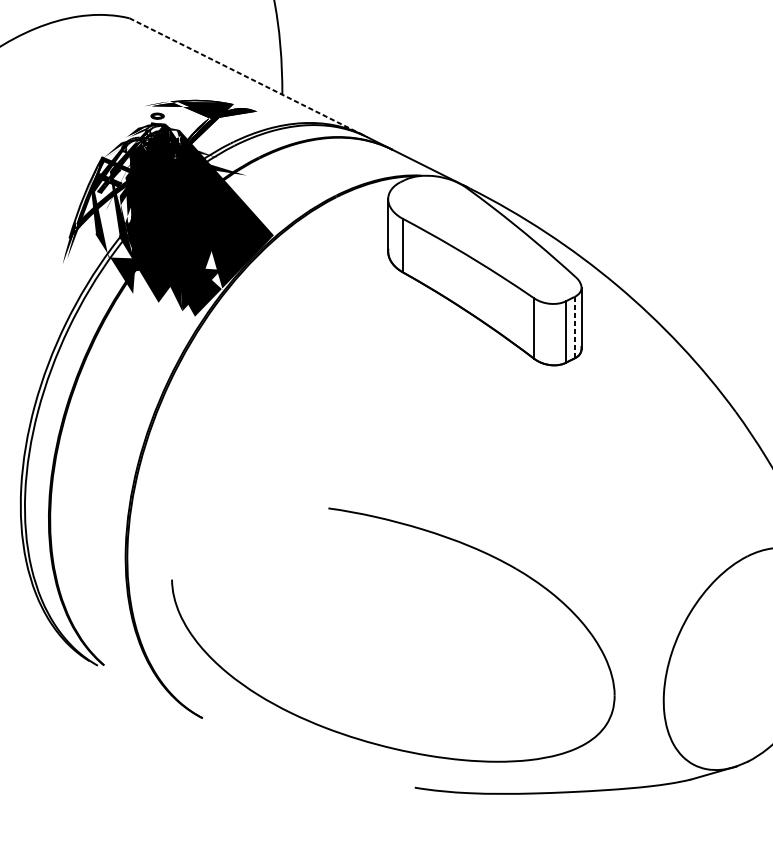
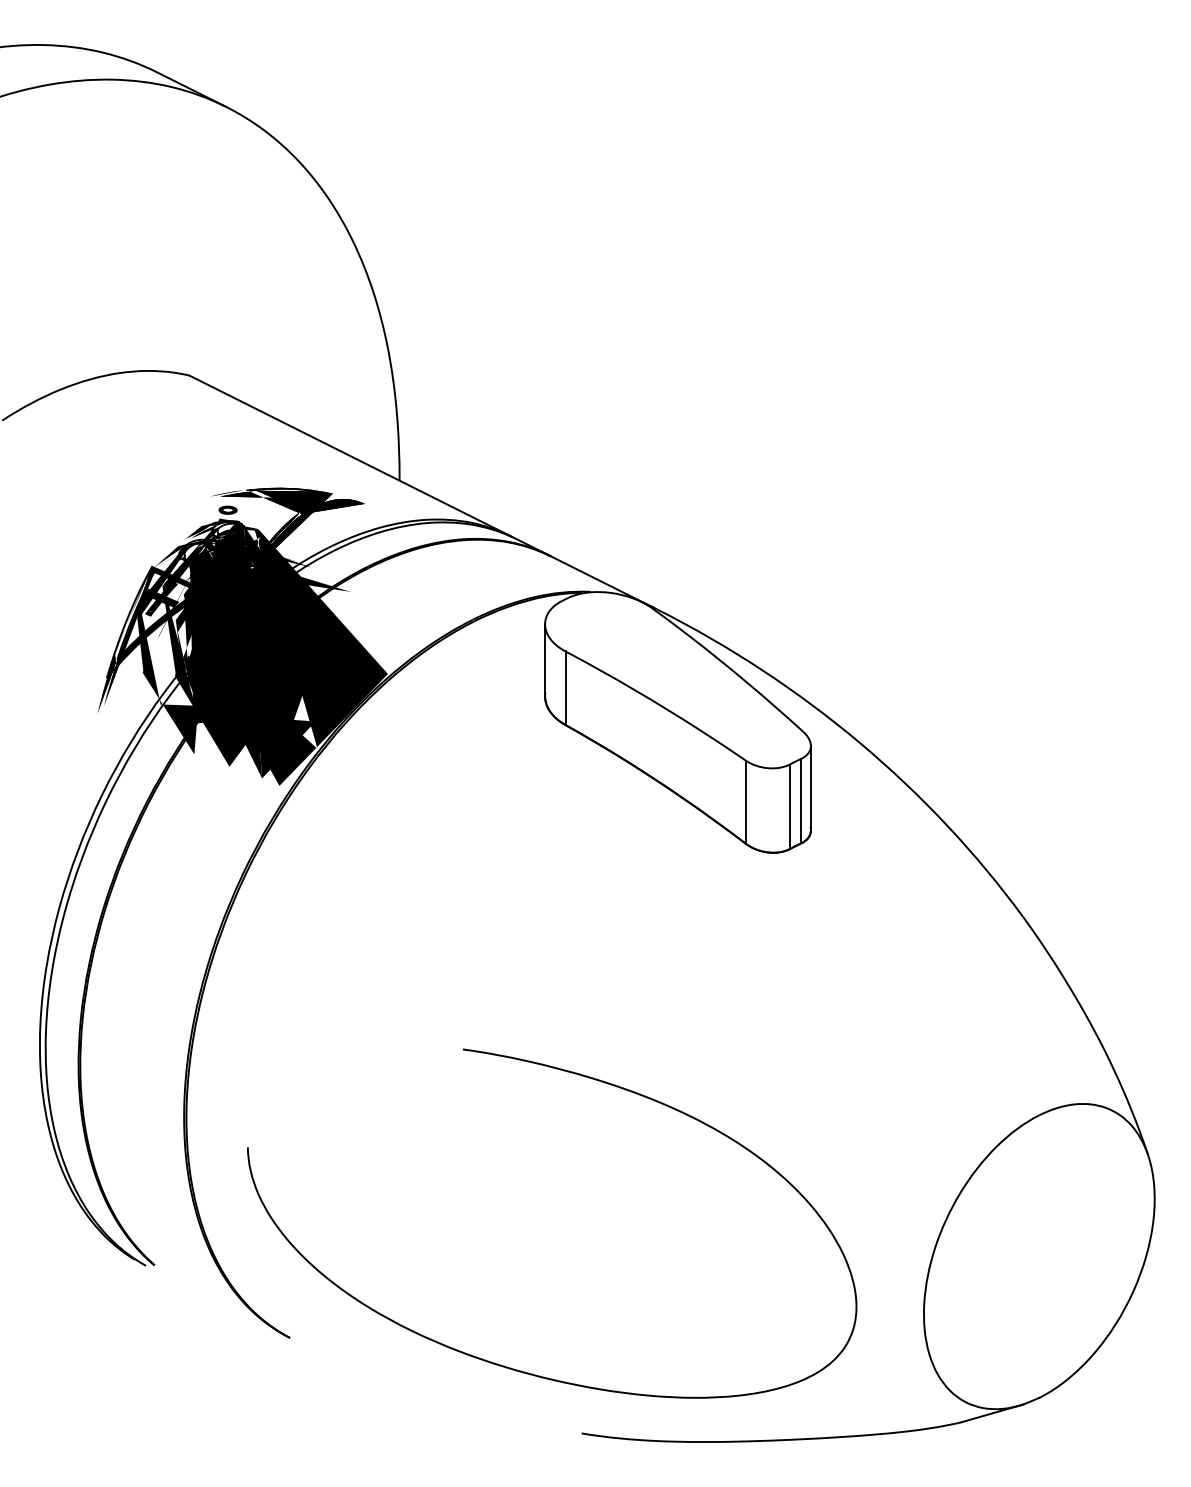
line: (246, 76) -> (350, 455), dashed -> solid
line: (574, 327) -> (801, 800), dashed -> solid

